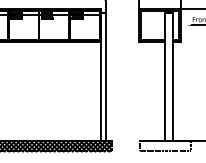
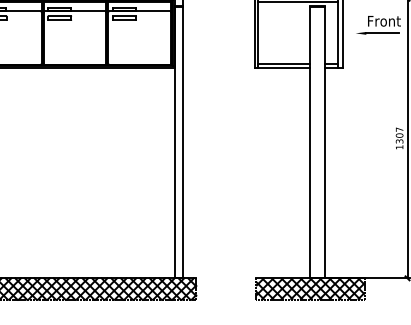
hatch: (165, 146) -> (310, 289), added

